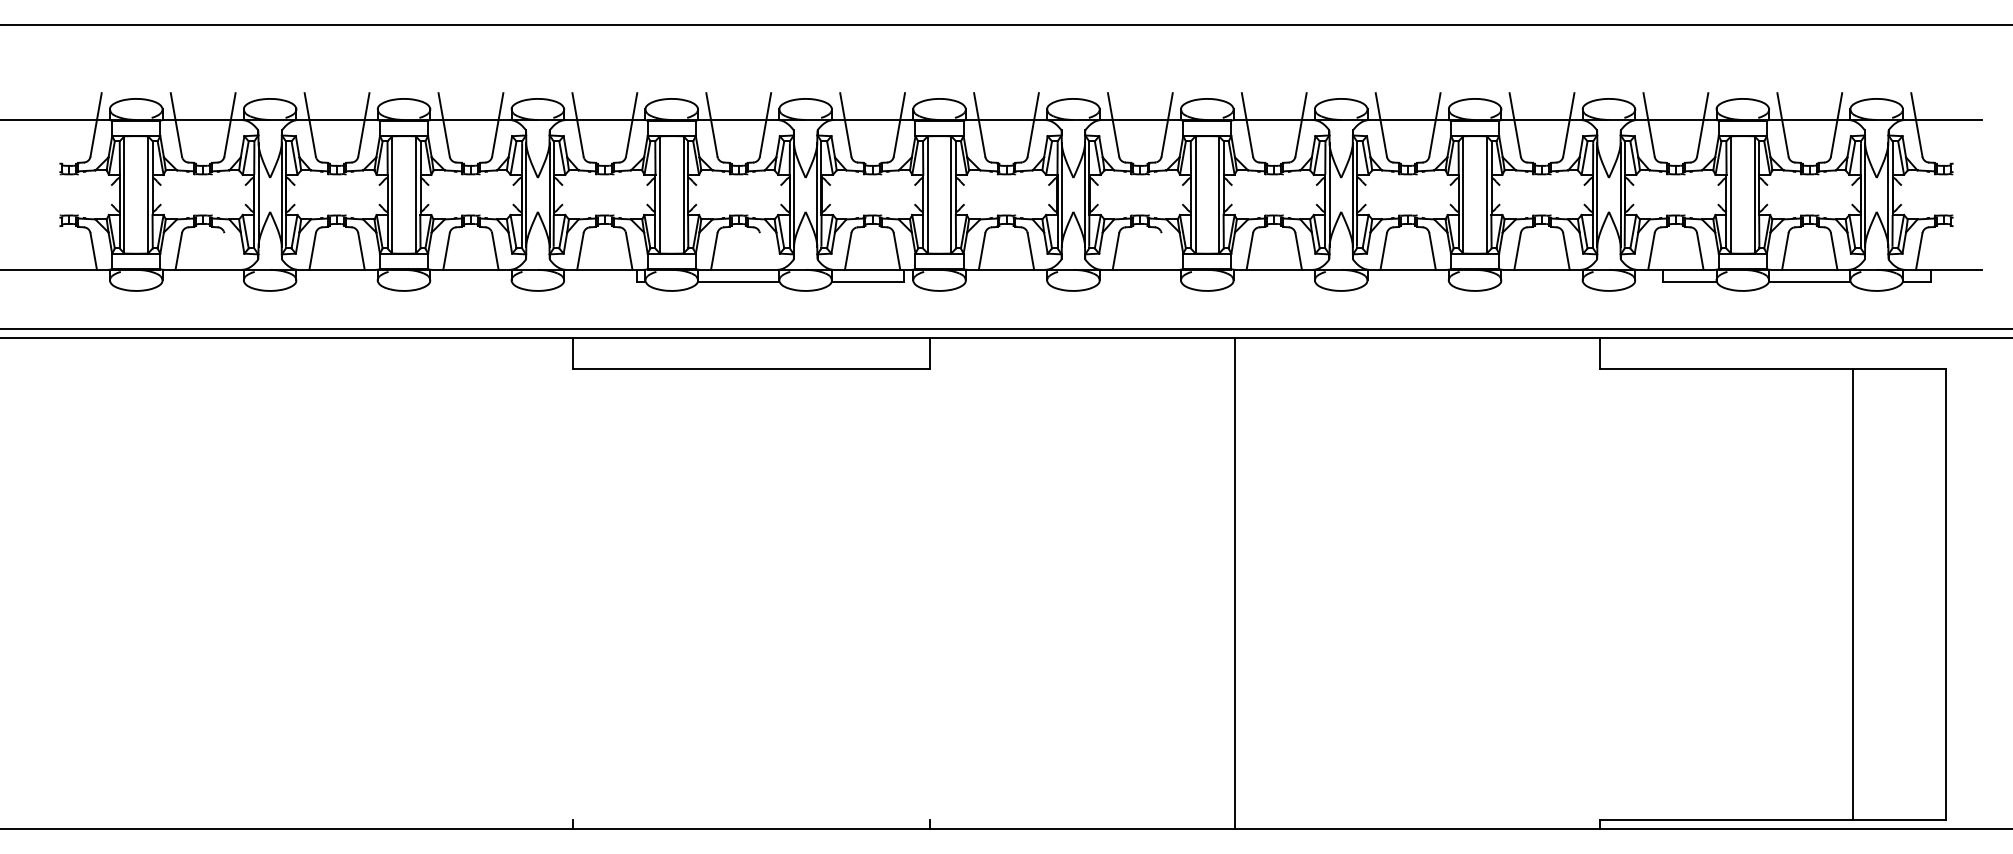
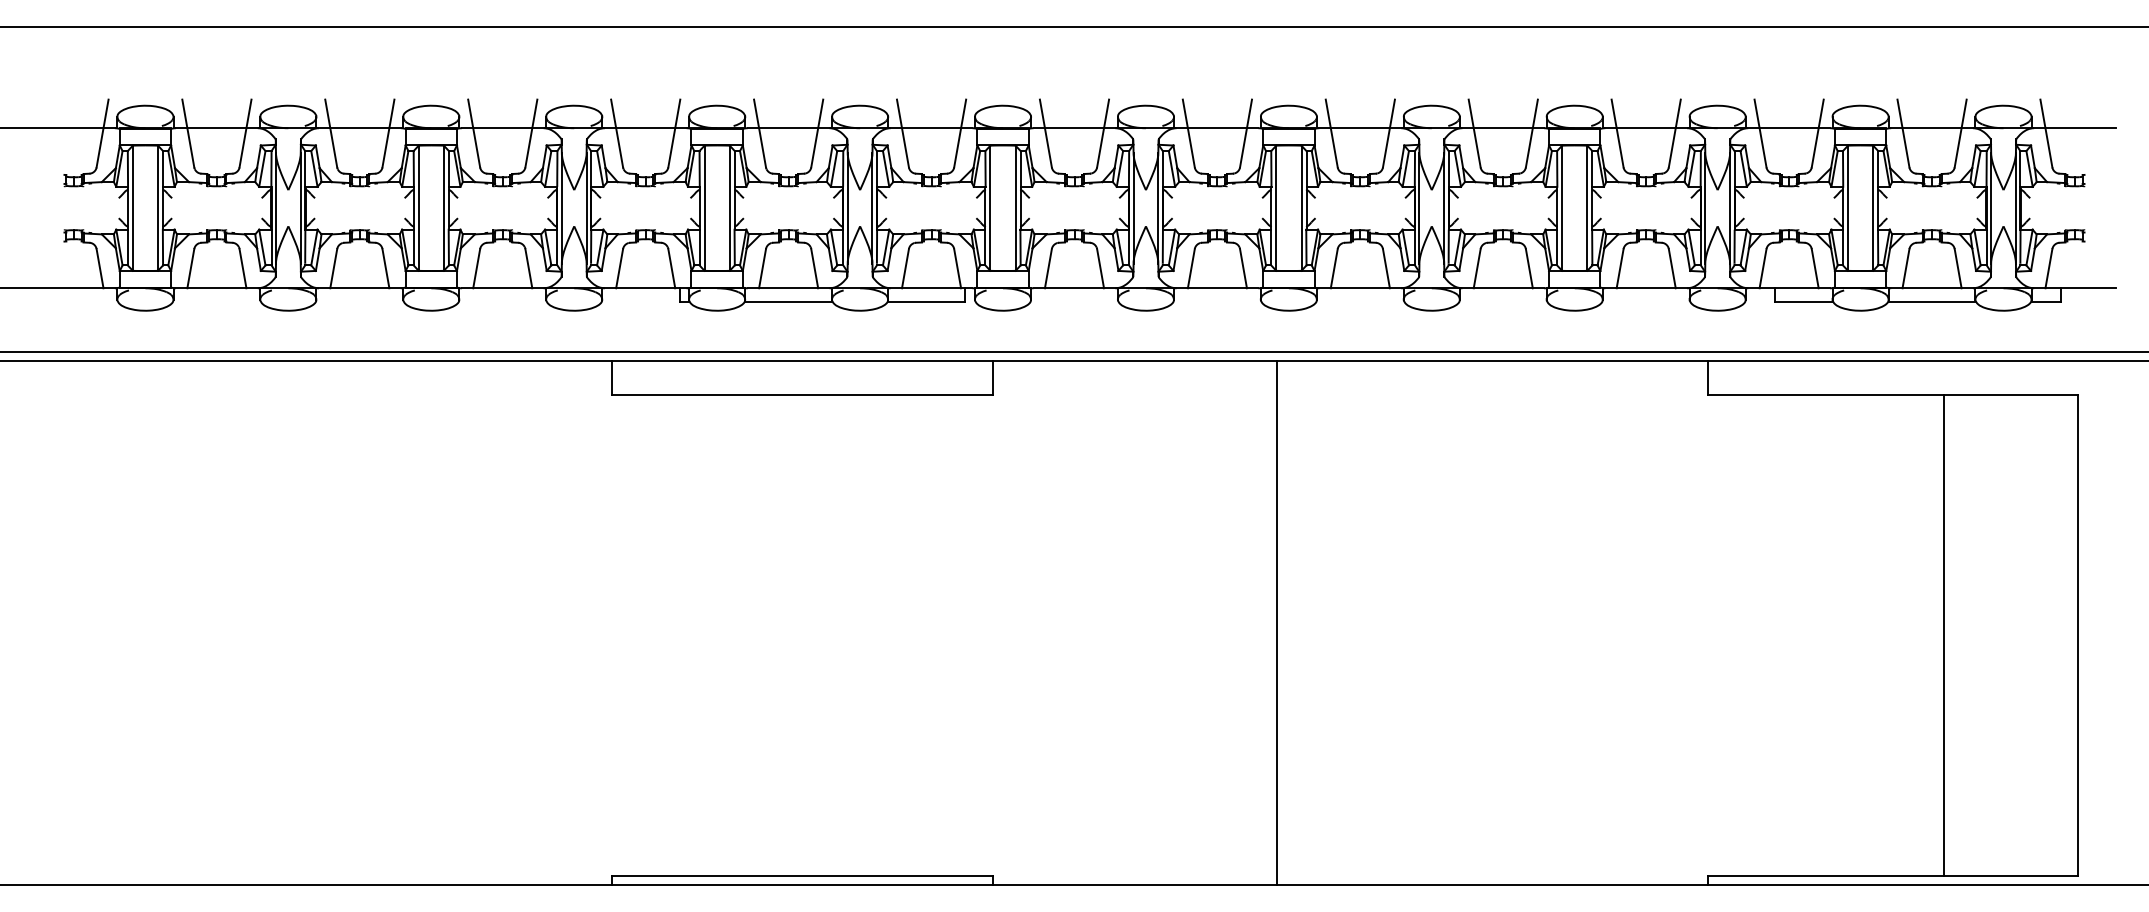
line: (227, 251) -> (242, 268), added
line: (762, 251) -> (814, 268), added
line: (1164, 251) -> (1243, 268), added
line: (1235, 582) -> (1276, 622), moved
line: (1853, 594) -> (1943, 634), moved
line: (751, 819) -> (802, 875), added

